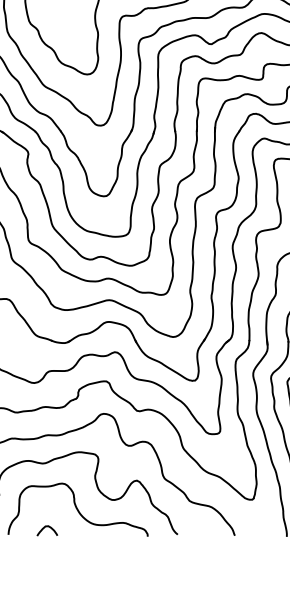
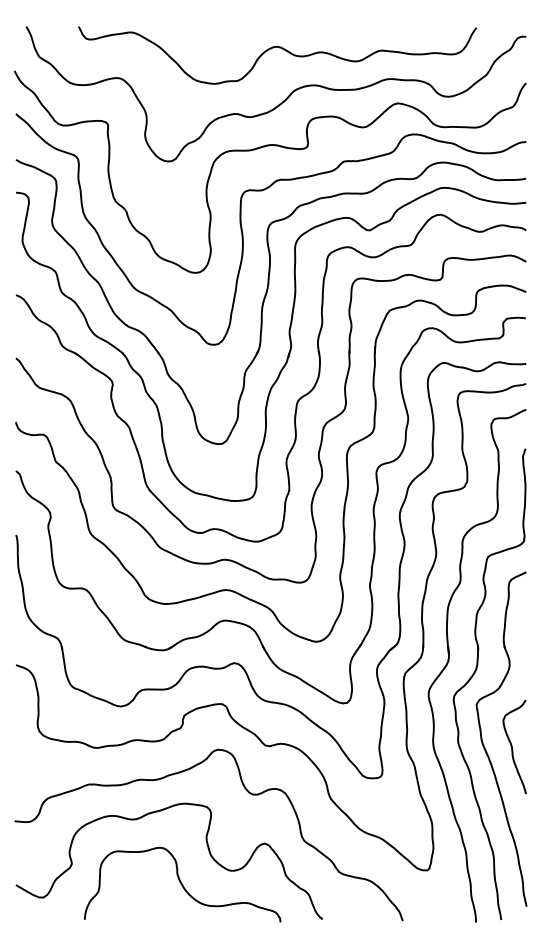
curve: (48, 527) -> (141, 909), removed

